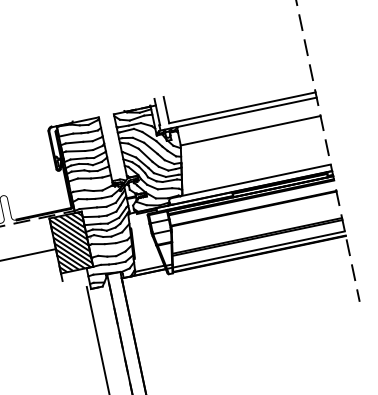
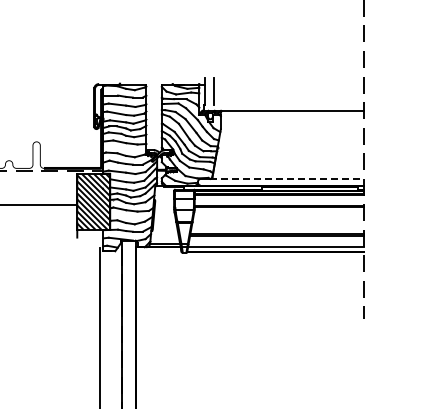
line: (242, 108) -> (288, 105), removed
line: (249, 131) -> (291, 129), removed
line: (255, 180) -> (286, 178), solid -> dashed

